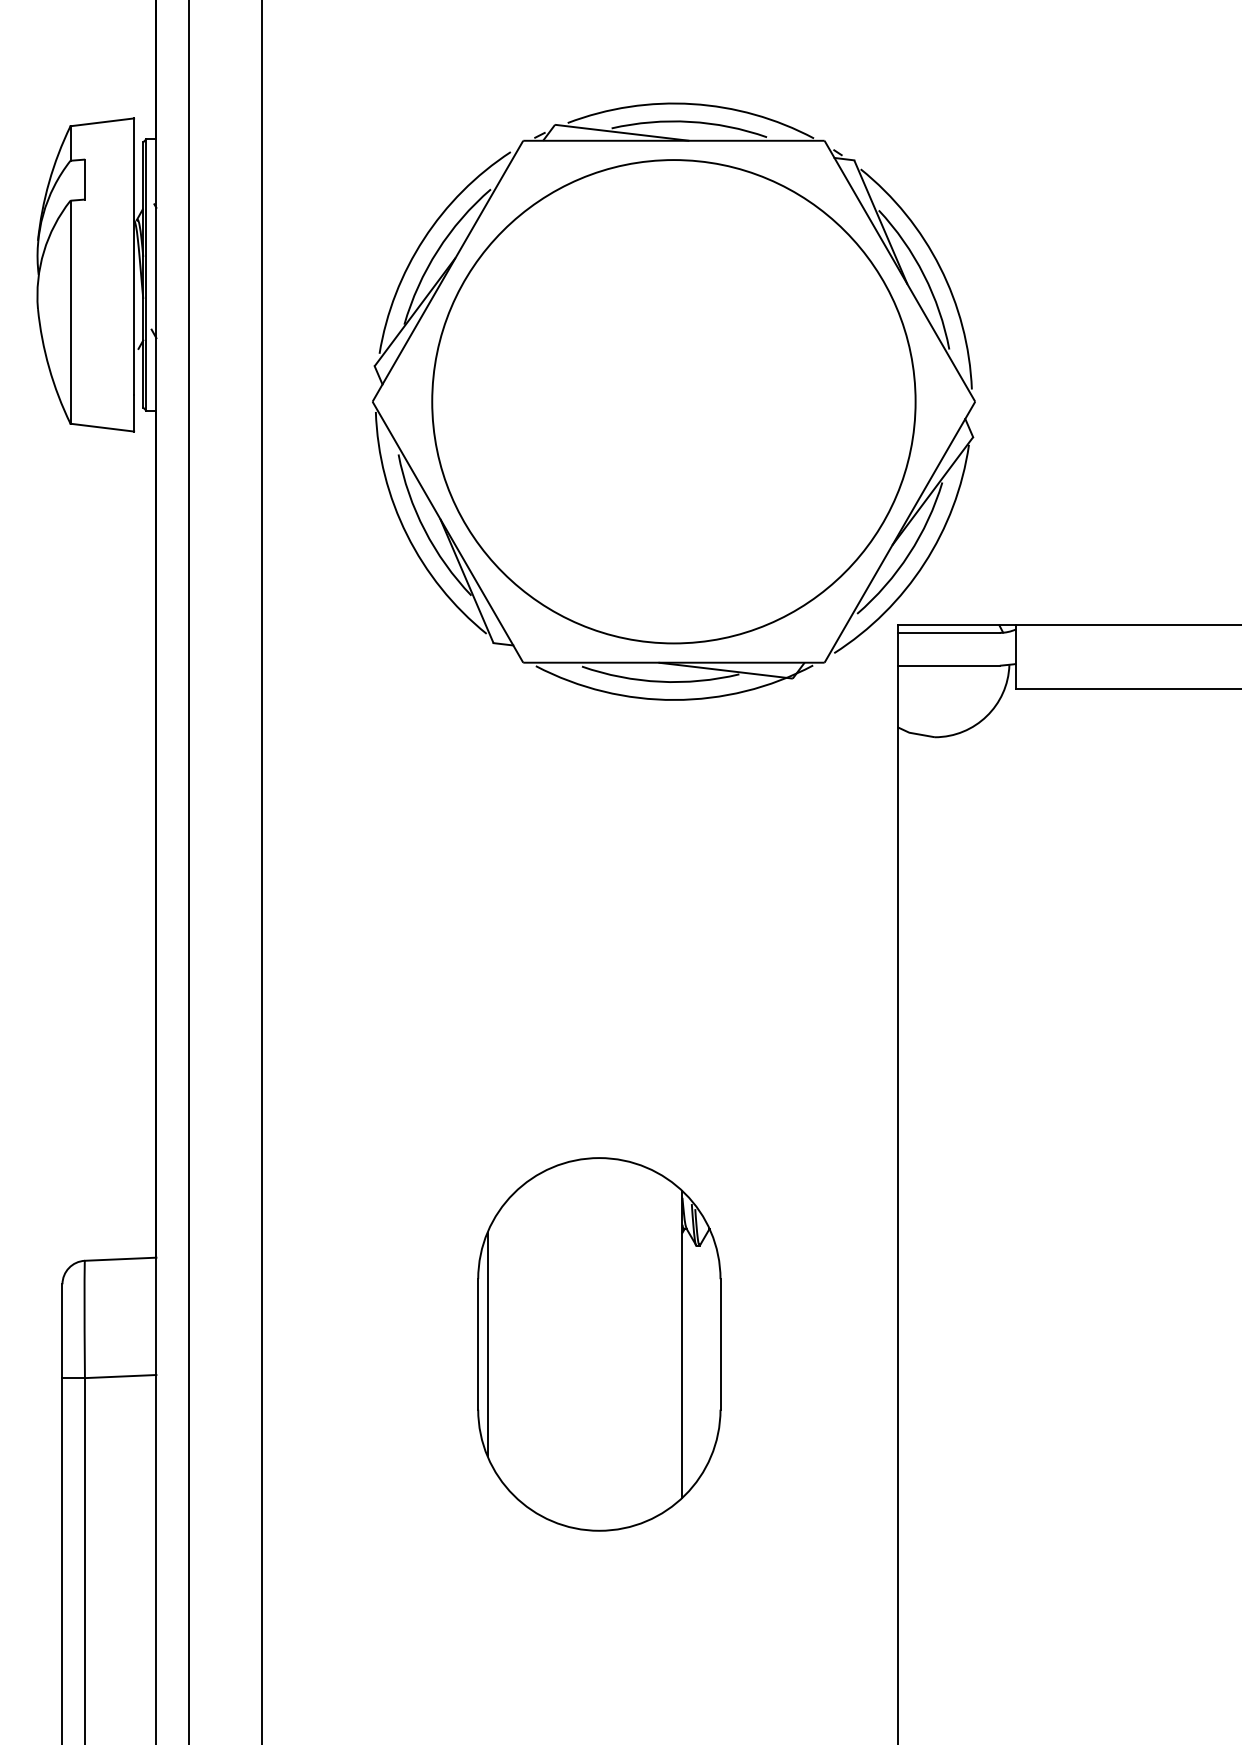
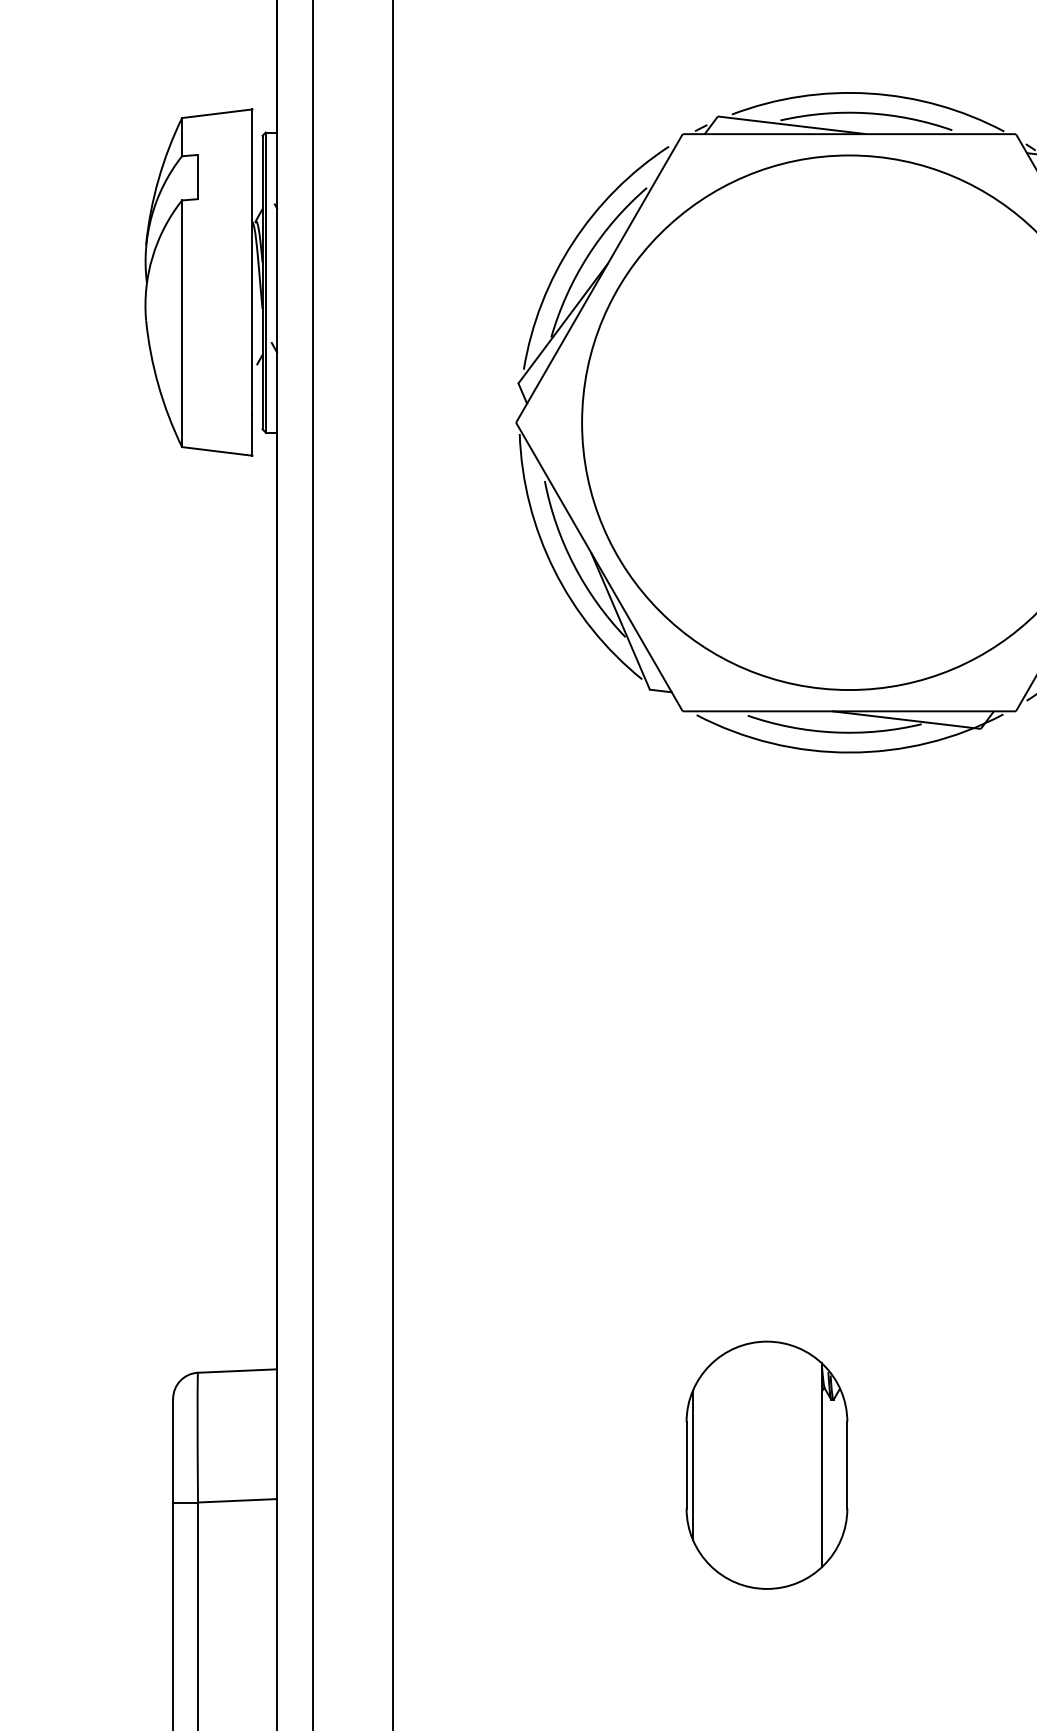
part: (599, 1344) -> (767, 1465), size x0.6

